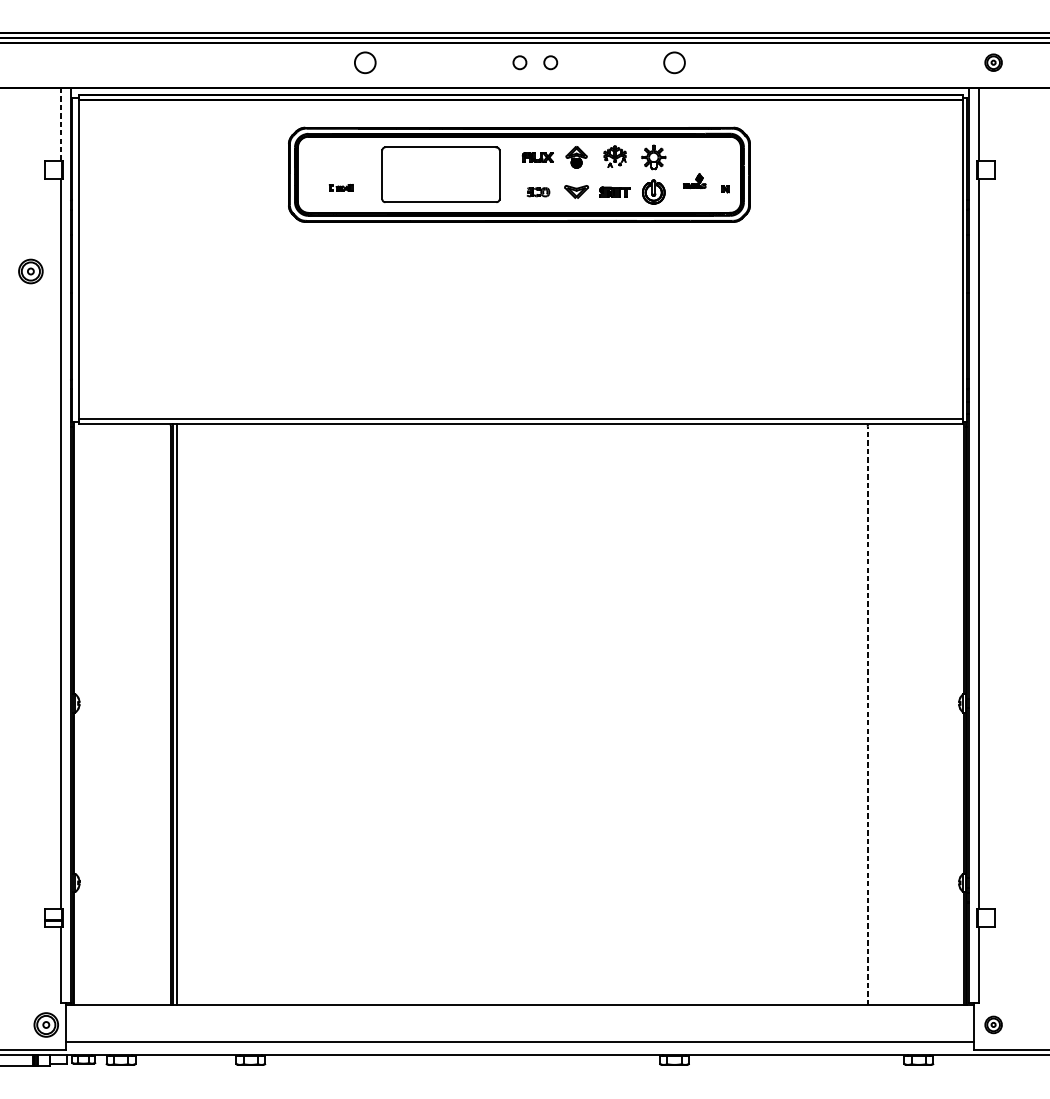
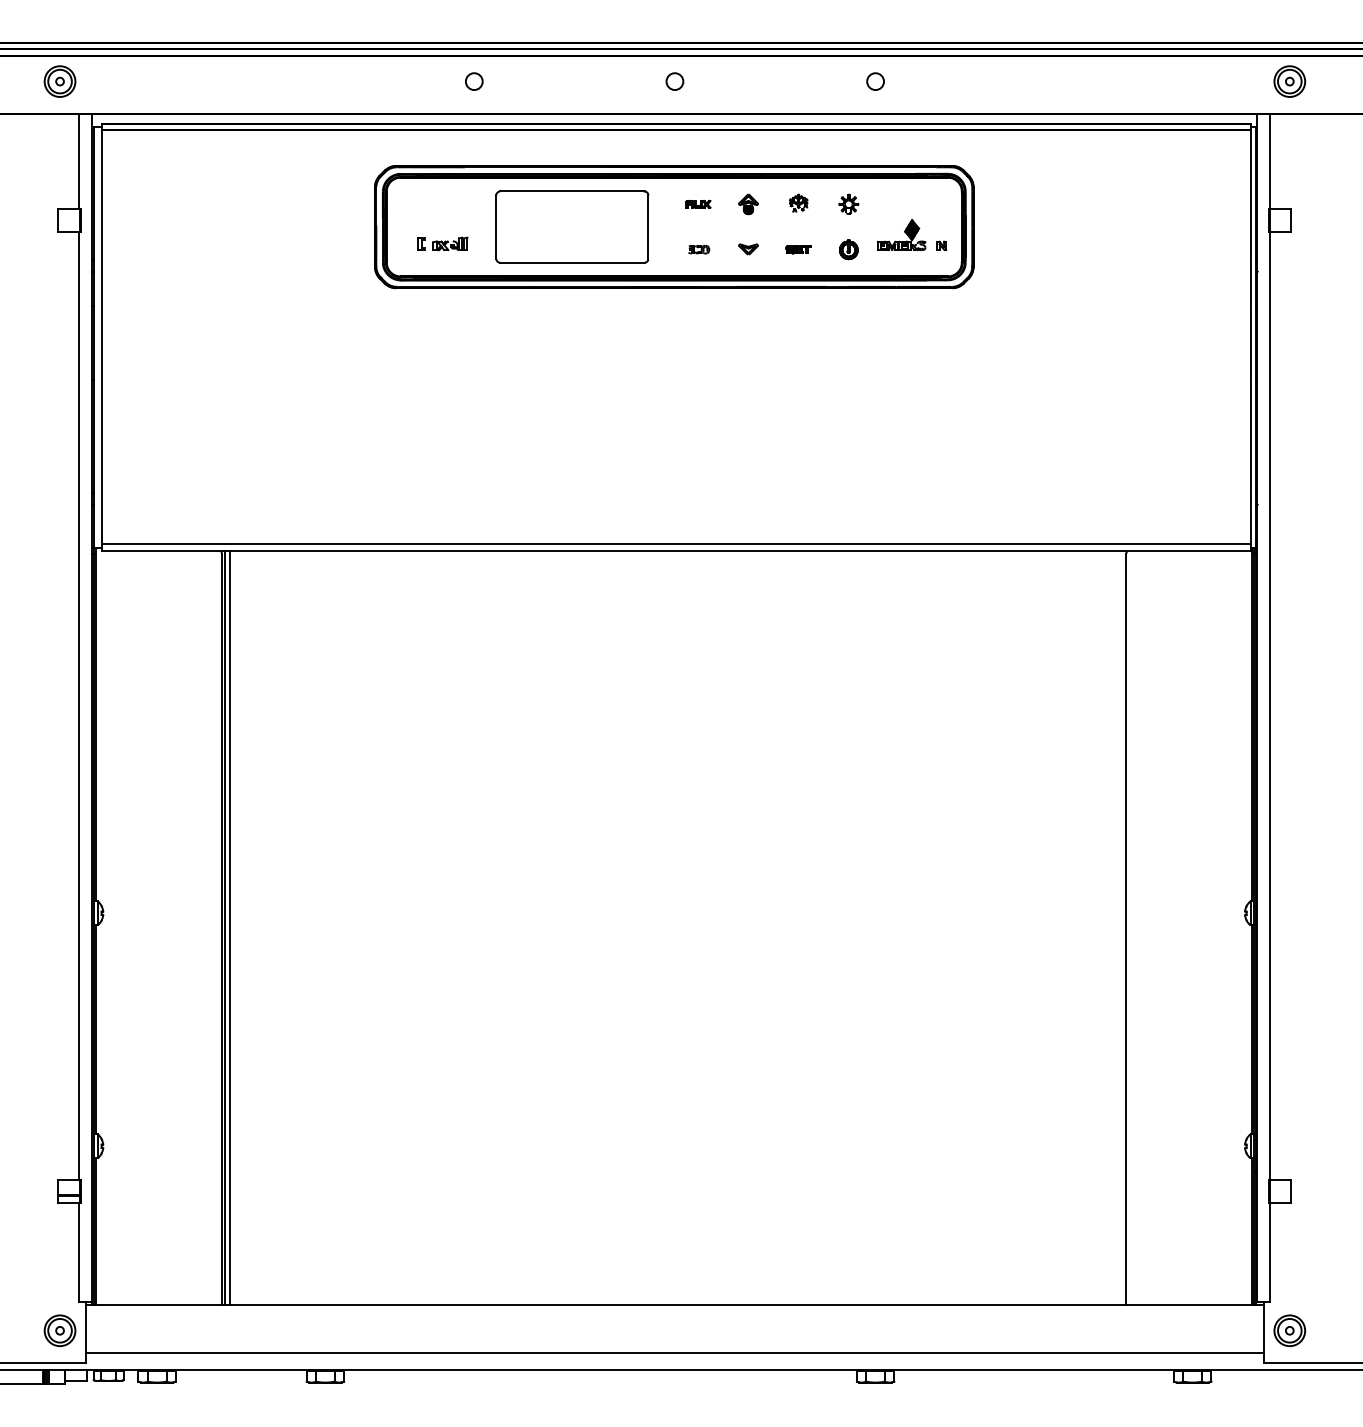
circle: (365, 62) -> (474, 81), size x0.62
circle: (550, 62) -> (714, 81), removed
circle: (674, 62) -> (875, 81), size x0.62
part: (993, 62) -> (1289, 81), size x1.43
line: (61, 124) -> (79, 161), dashed -> solid
part: (615, 155) -> (798, 202), size x0.62
part: (538, 156) -> (698, 203), size x0.62
part: (653, 156) -> (848, 203), size x0.62
part: (576, 157) -> (748, 204), size x0.71
part: (694, 181) -> (901, 235), size x1.67
part: (340, 187) -> (442, 243), size x1.67
part: (538, 192) -> (699, 249), size x0.71
part: (576, 192) -> (748, 249), size x0.62
part: (615, 192) -> (798, 249), size x0.62
part: (653, 192) -> (848, 249), size x0.62
part: (30, 271) -> (59, 81), moved
line: (867, 715) -> (1126, 929), dashed -> solid
part: (993, 1024) -> (1289, 1330), size x1.43

